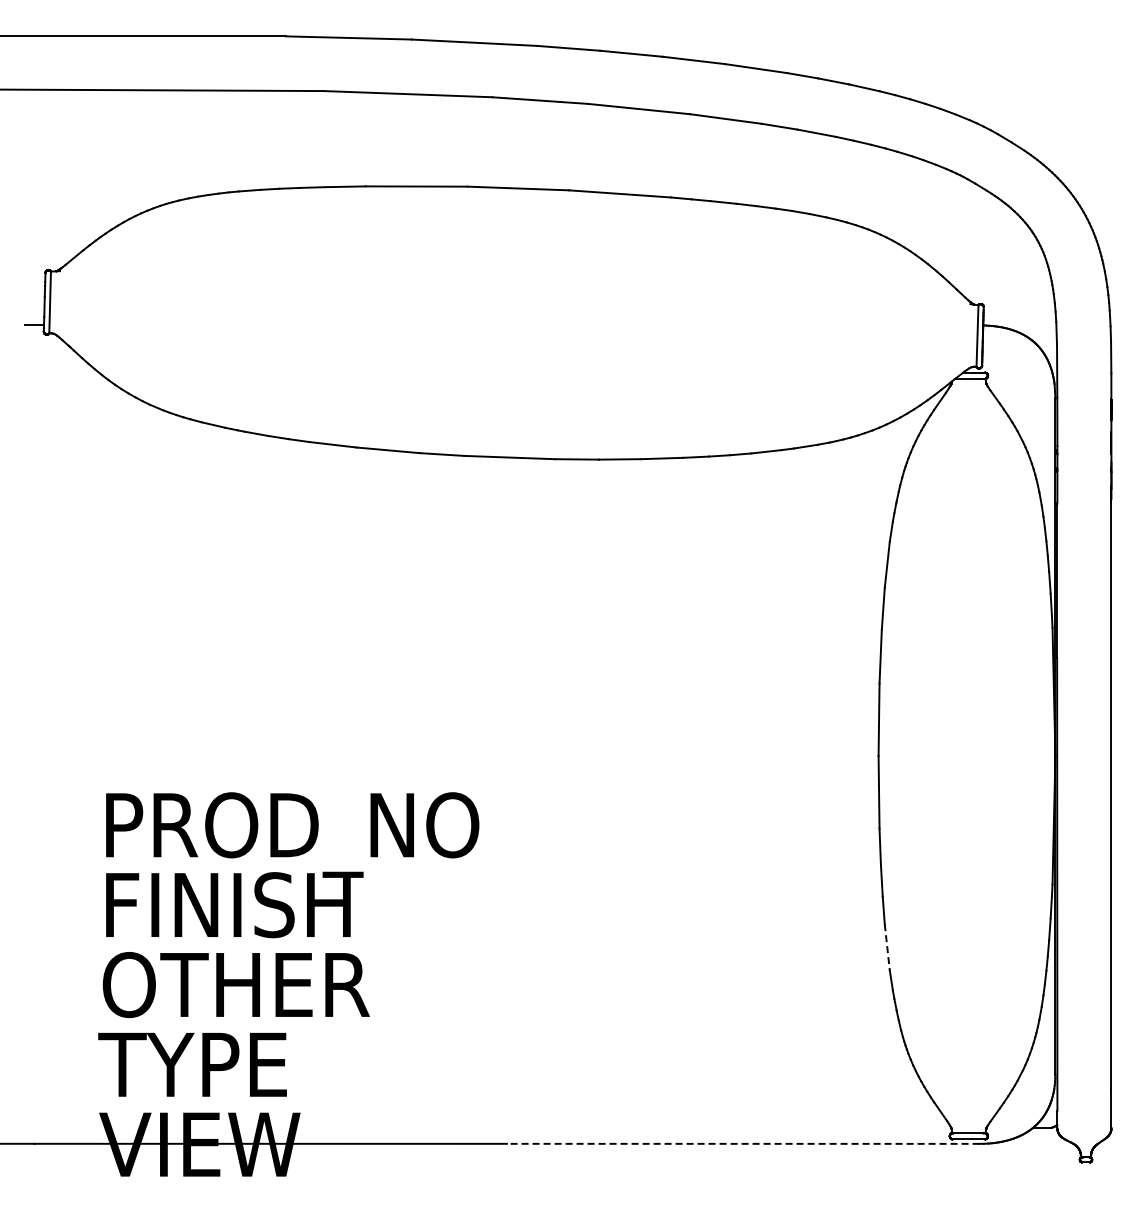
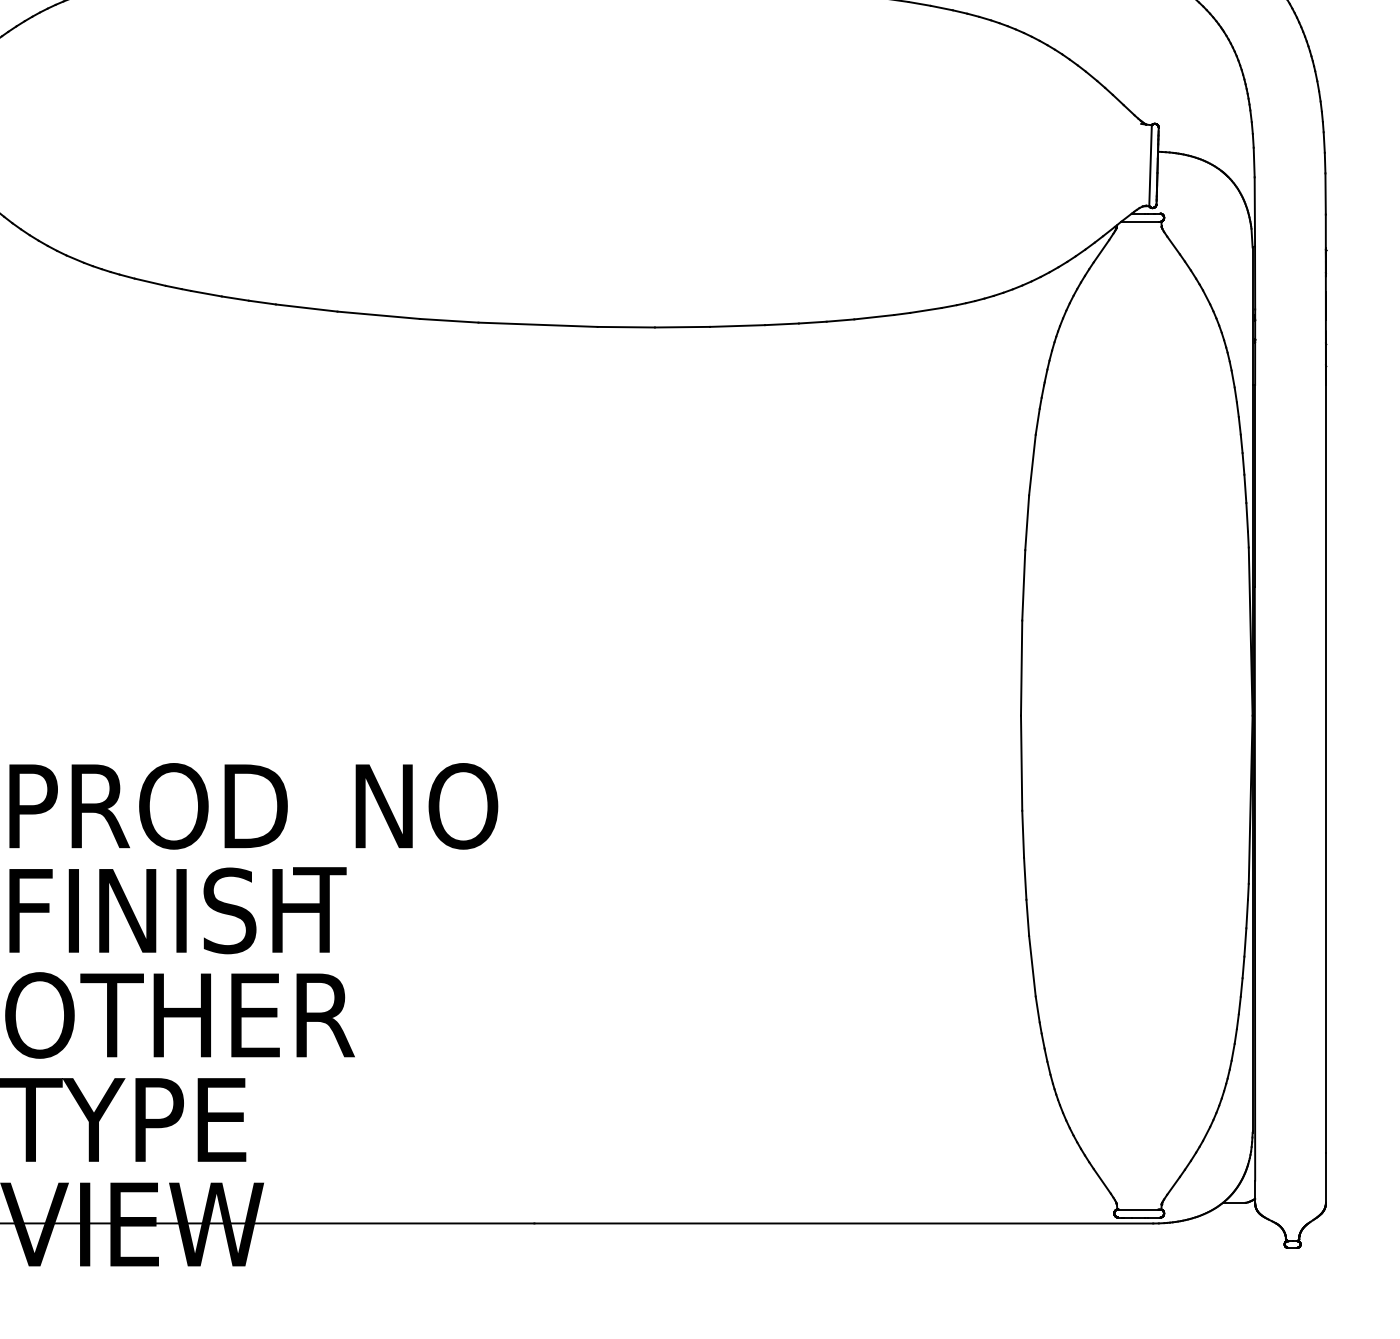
line: (887, 947) -> (1032, 966), dashed -> solid
line: (742, 1143) -> (842, 1223), dashed -> solid

